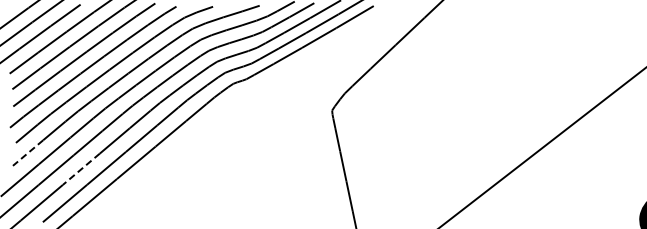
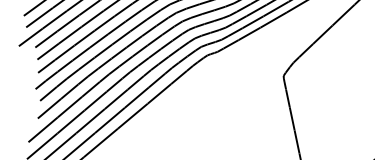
line: (28, 153) -> (49, 109), dashed -> solid
line: (81, 169) -> (90, 121), dashed -> solid

